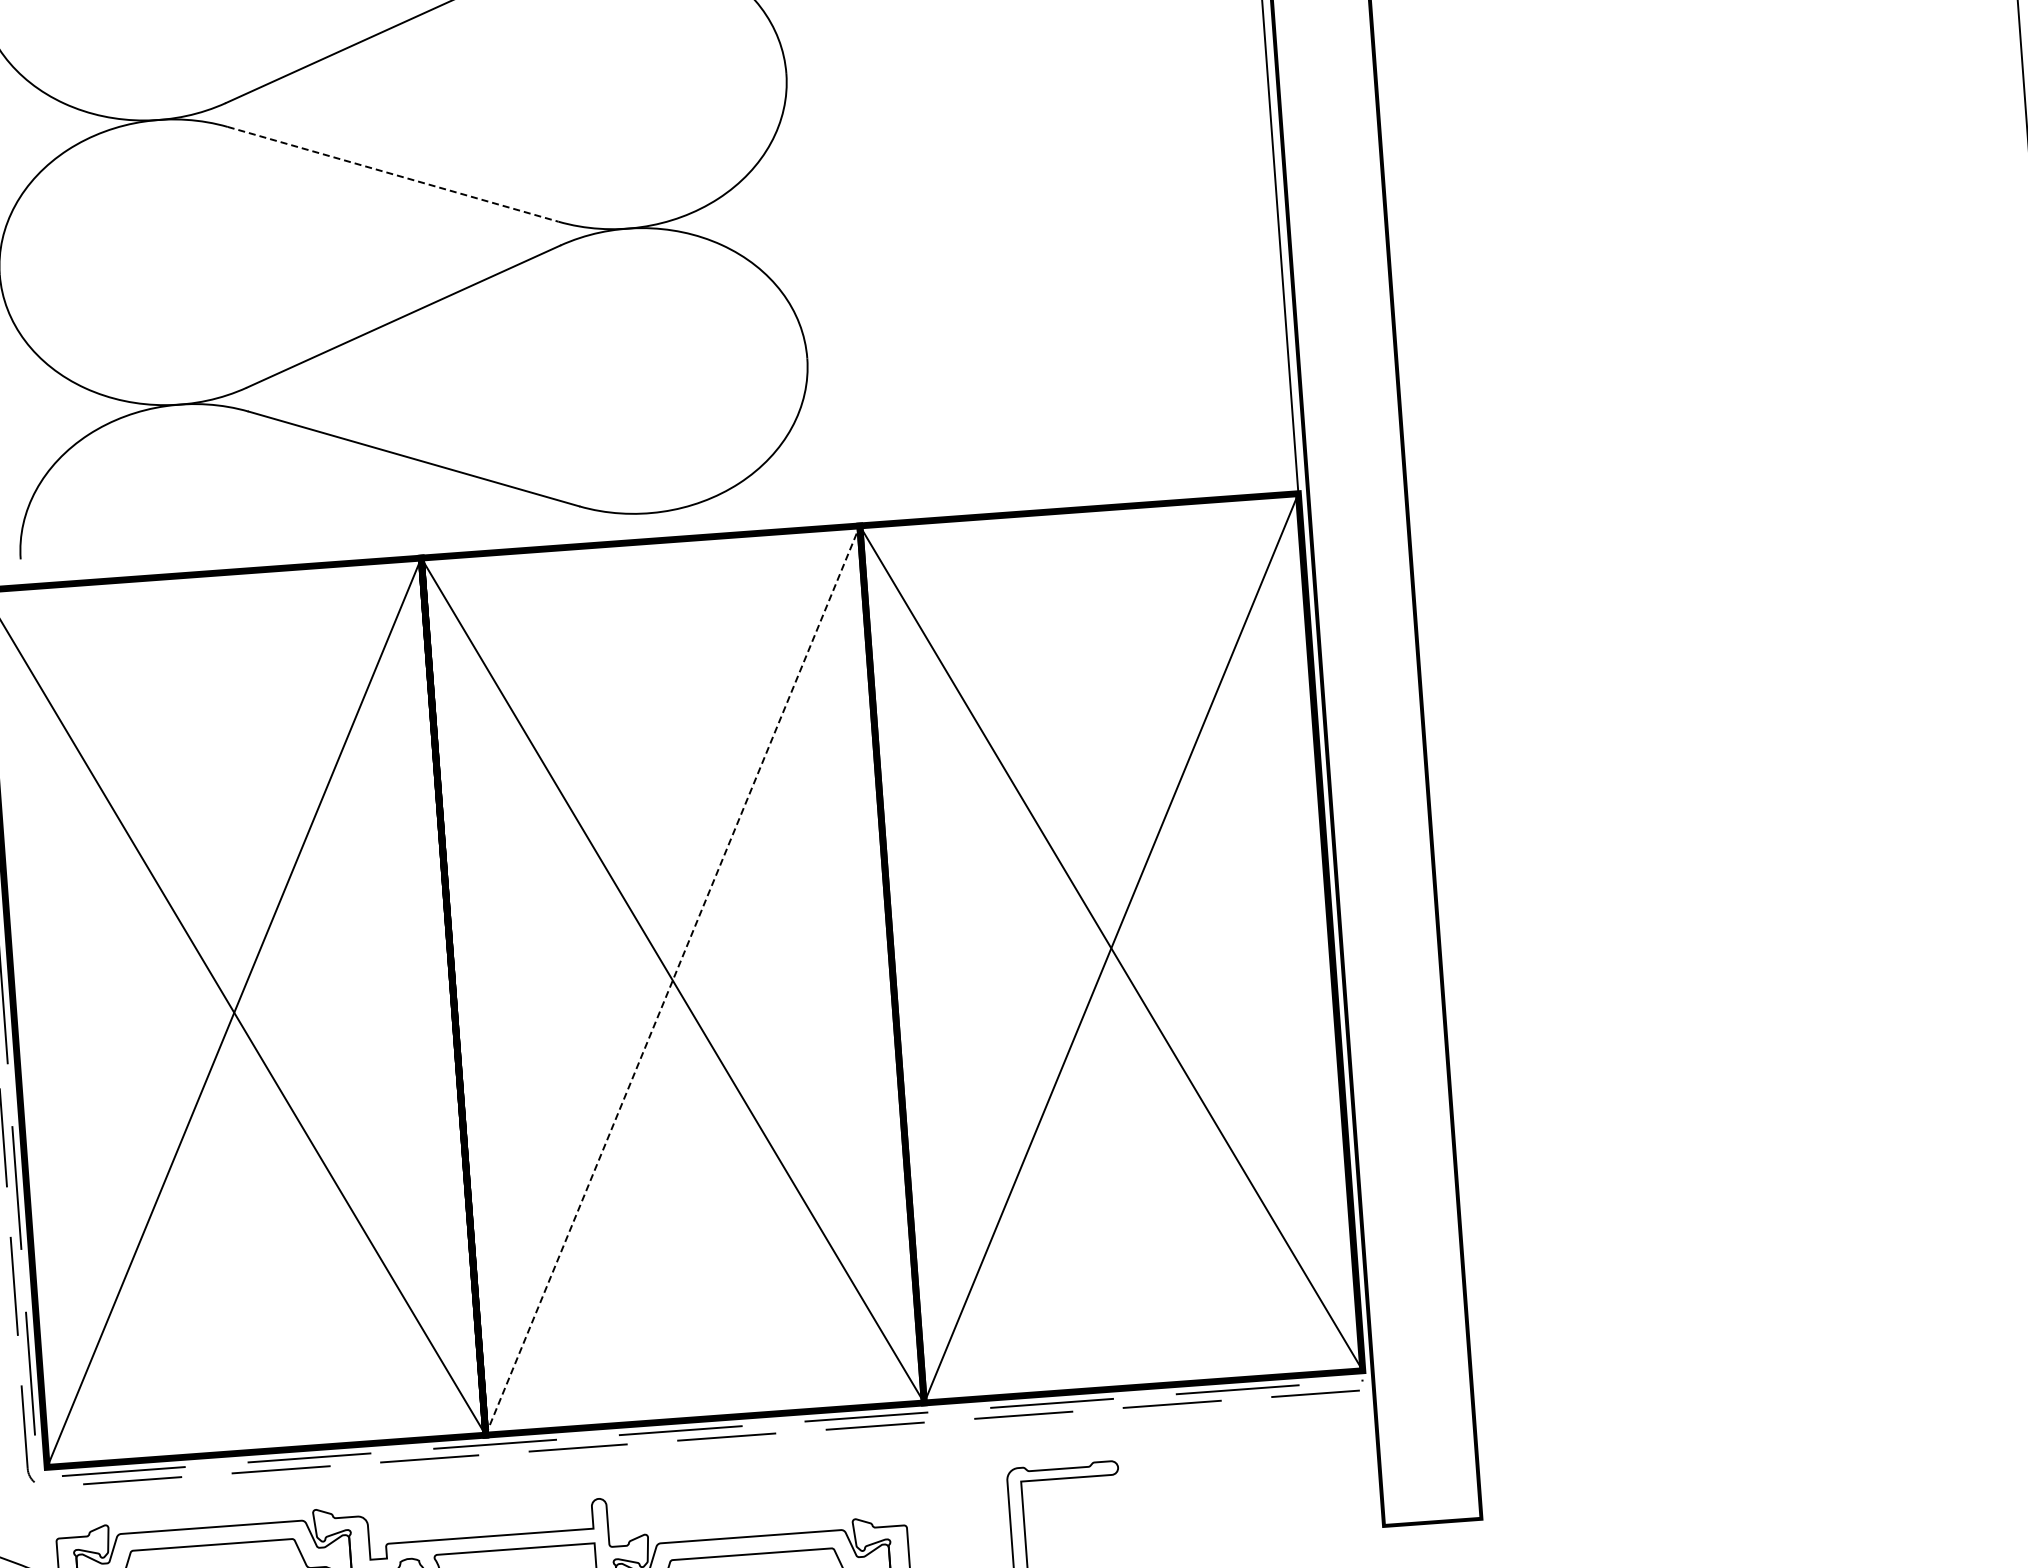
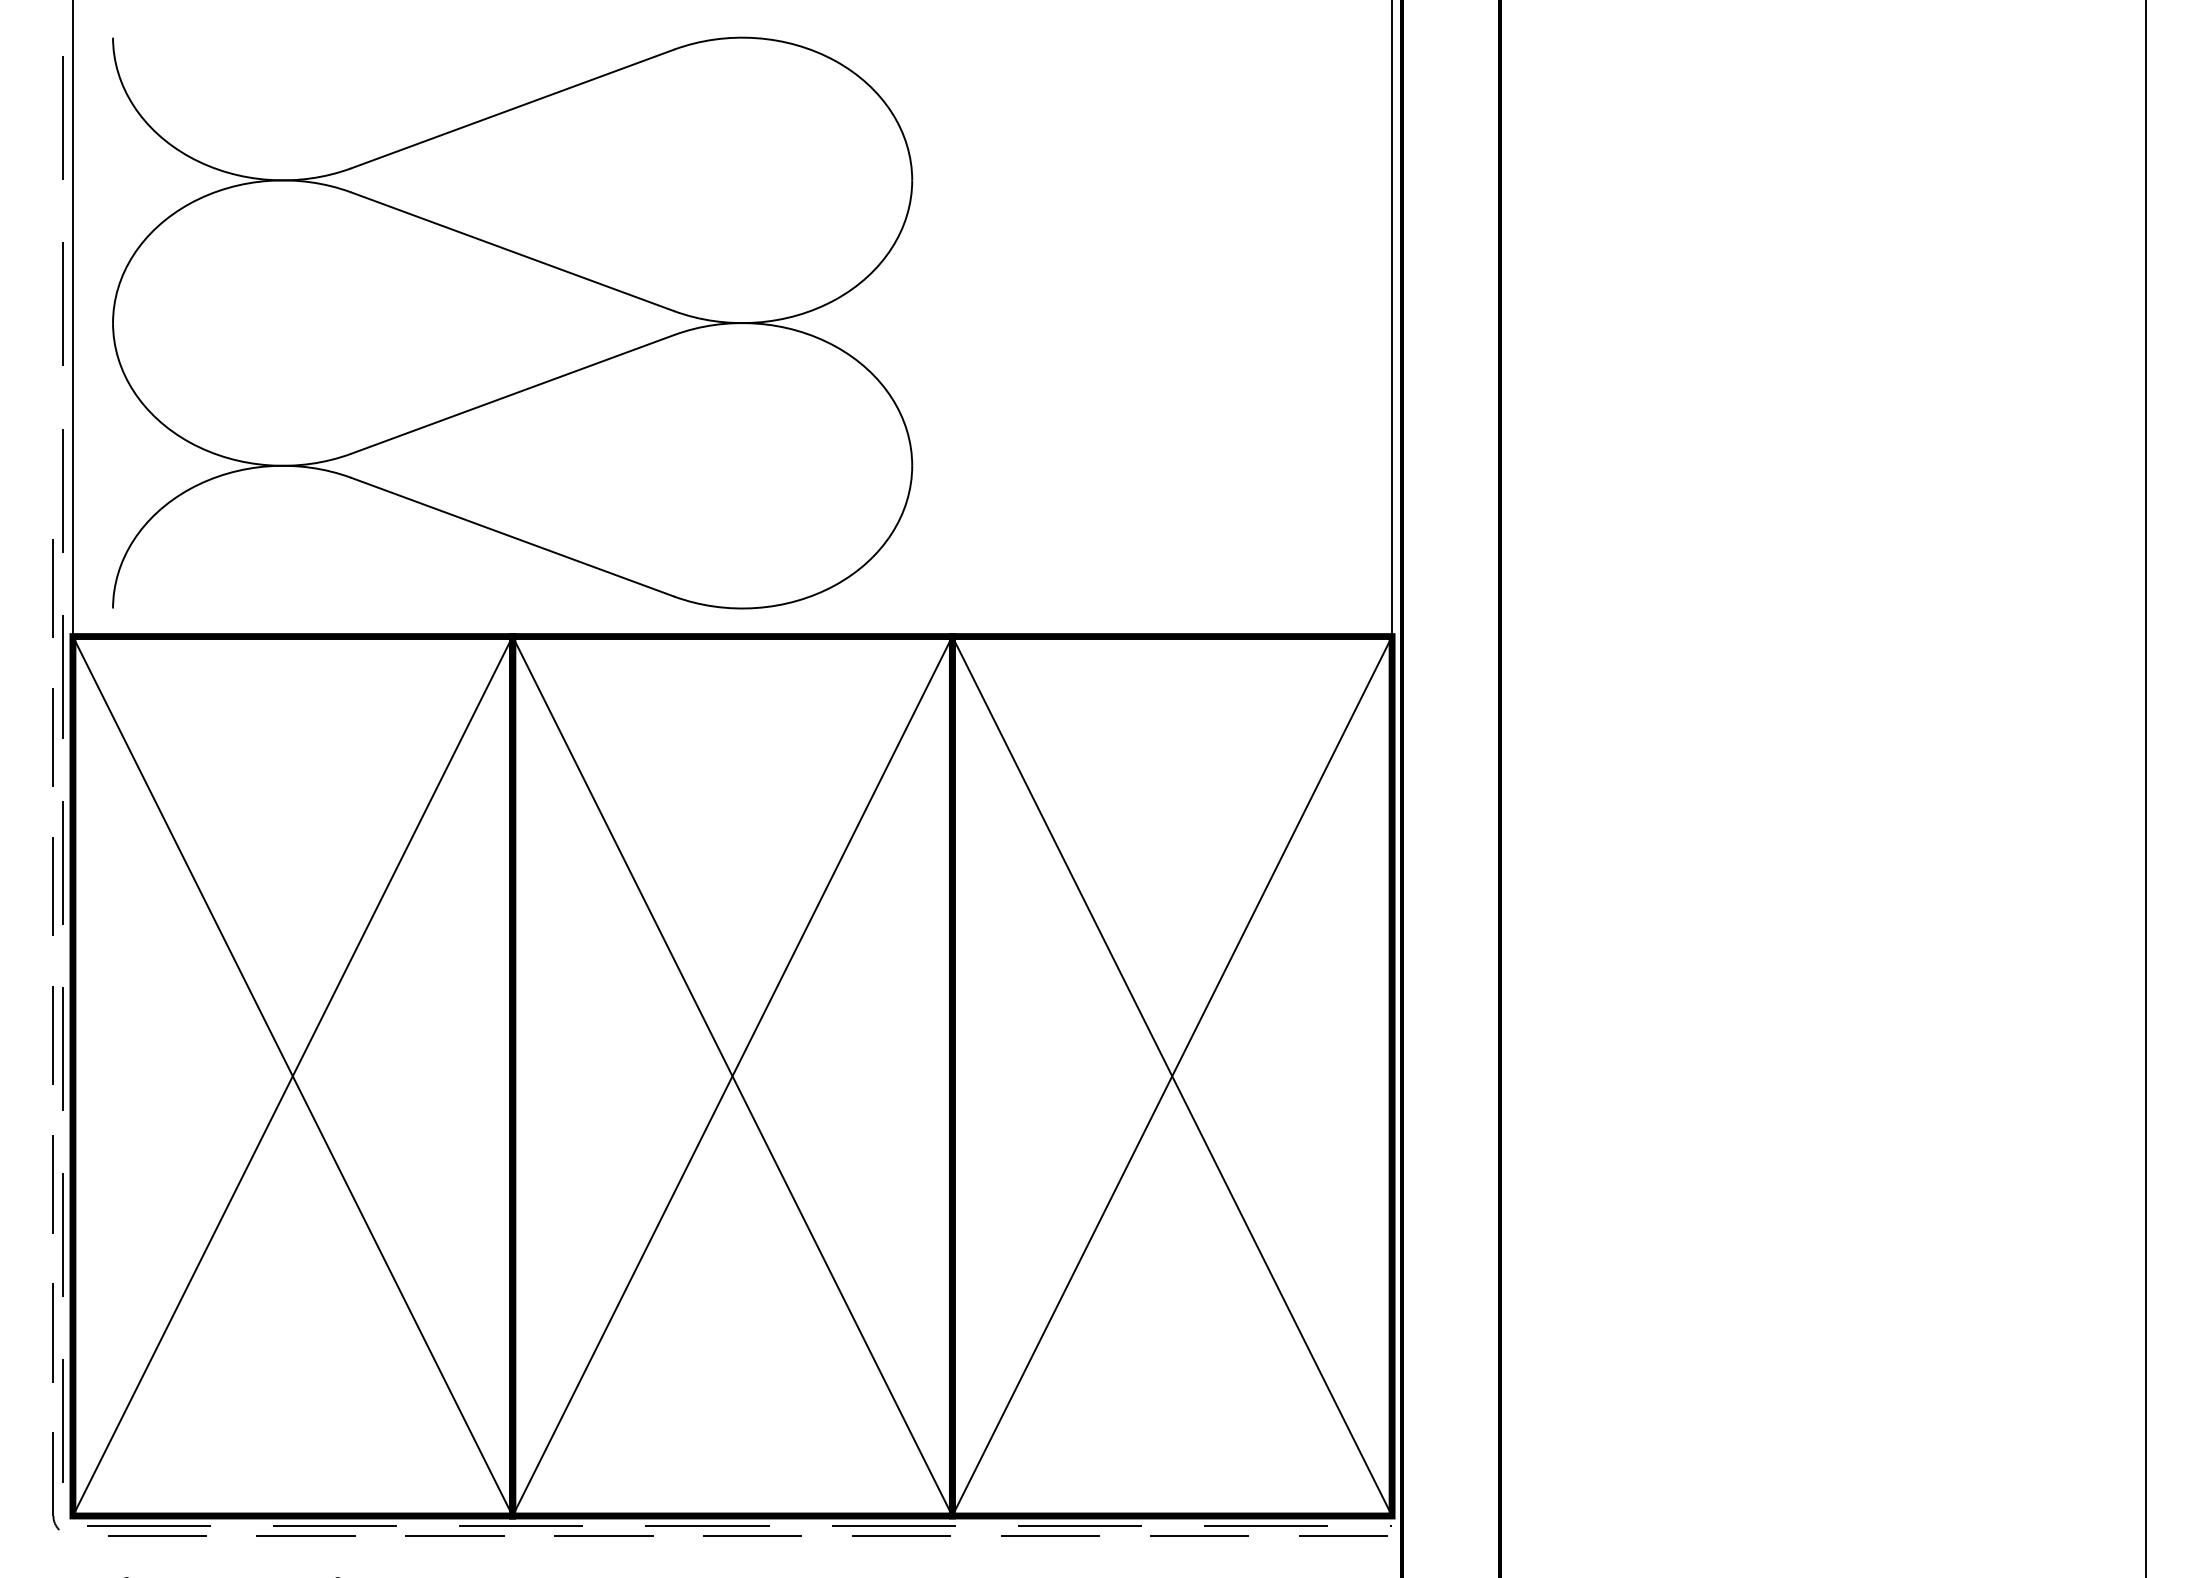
line: (393, 174) -> (513, 251), dashed -> solid
line: (672, 980) -> (732, 1076), dashed -> solid

